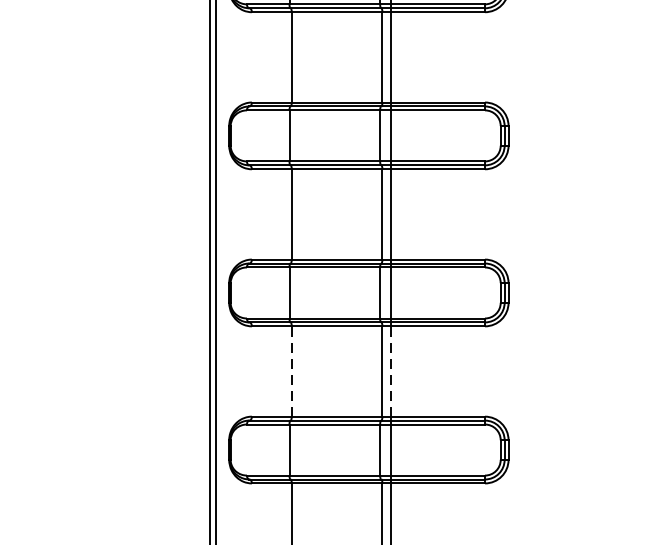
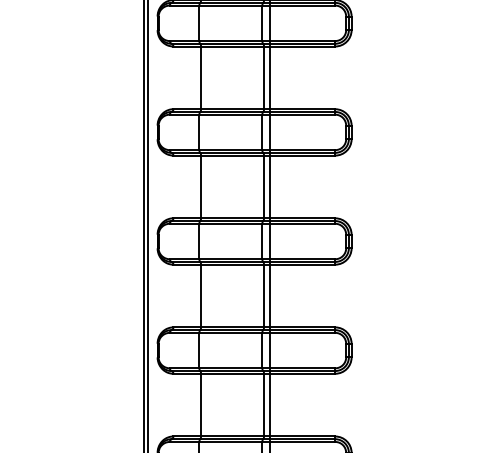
line: (292, 370) -> (201, 295), dashed -> solid
line: (391, 370) -> (270, 295), dashed -> solid

